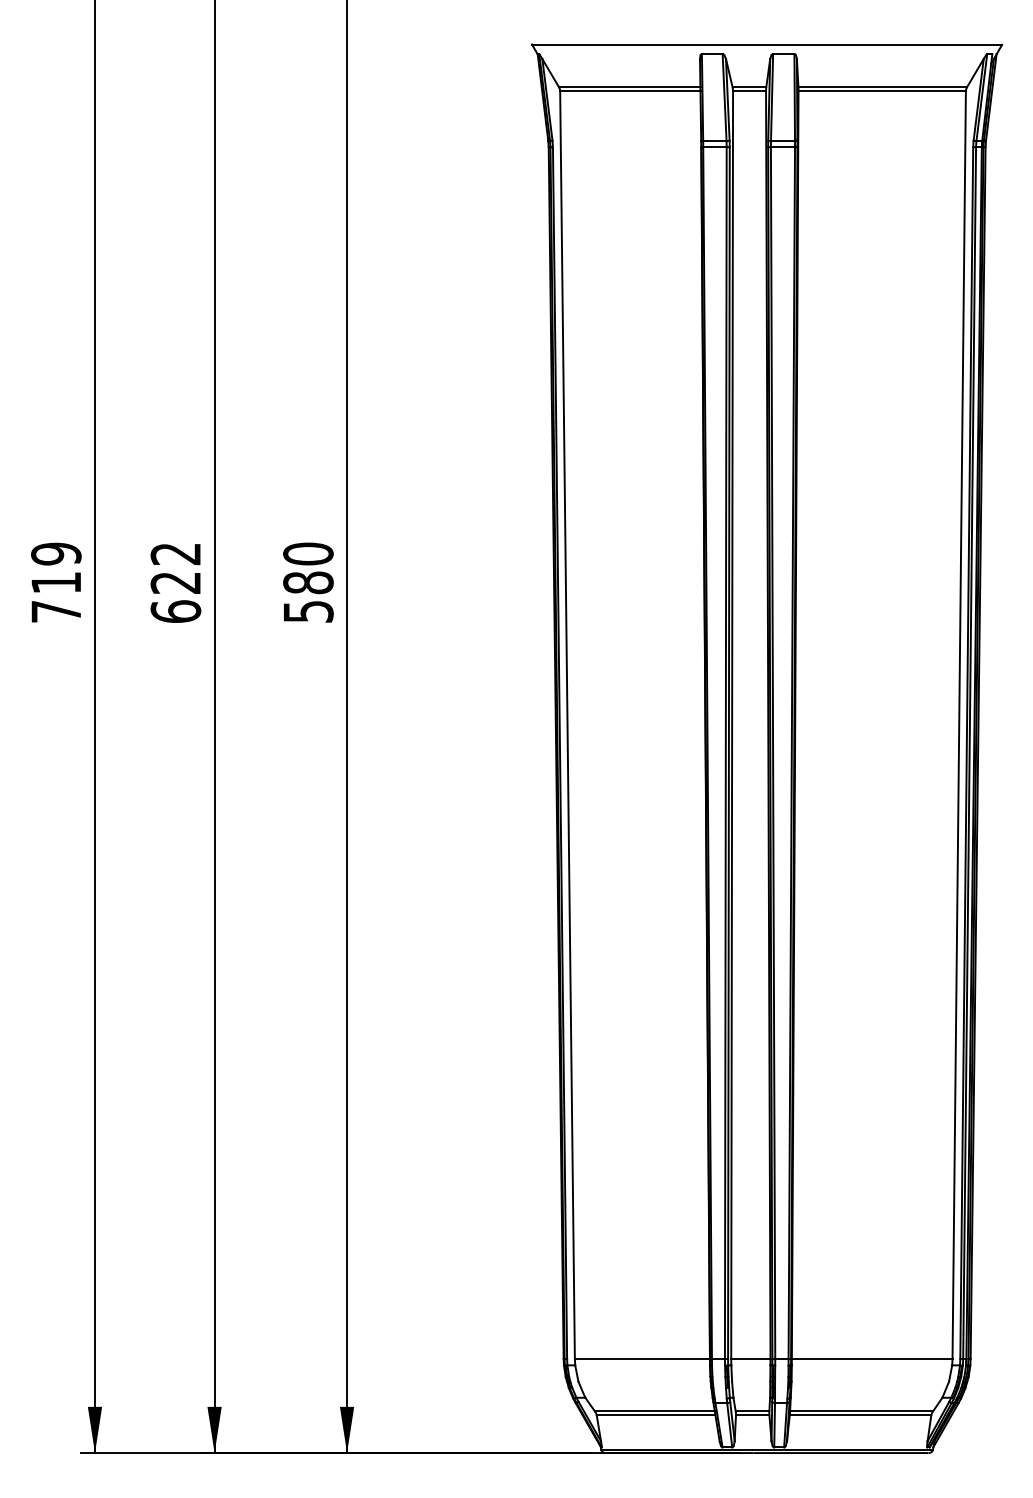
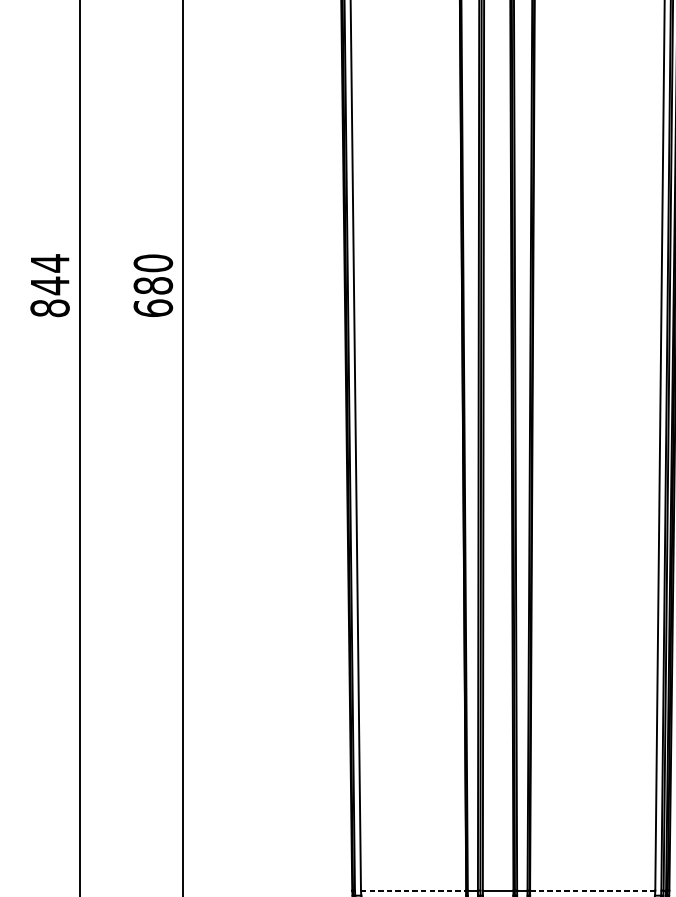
text: (175, 582) -> (49, 285), 622 -> 844
text: (308, 611) -> (153, 308), 580 -> 680
line: (642, 1358) -> (413, 890), solid -> dashed
line: (872, 1358) -> (592, 890), solid -> dashed

